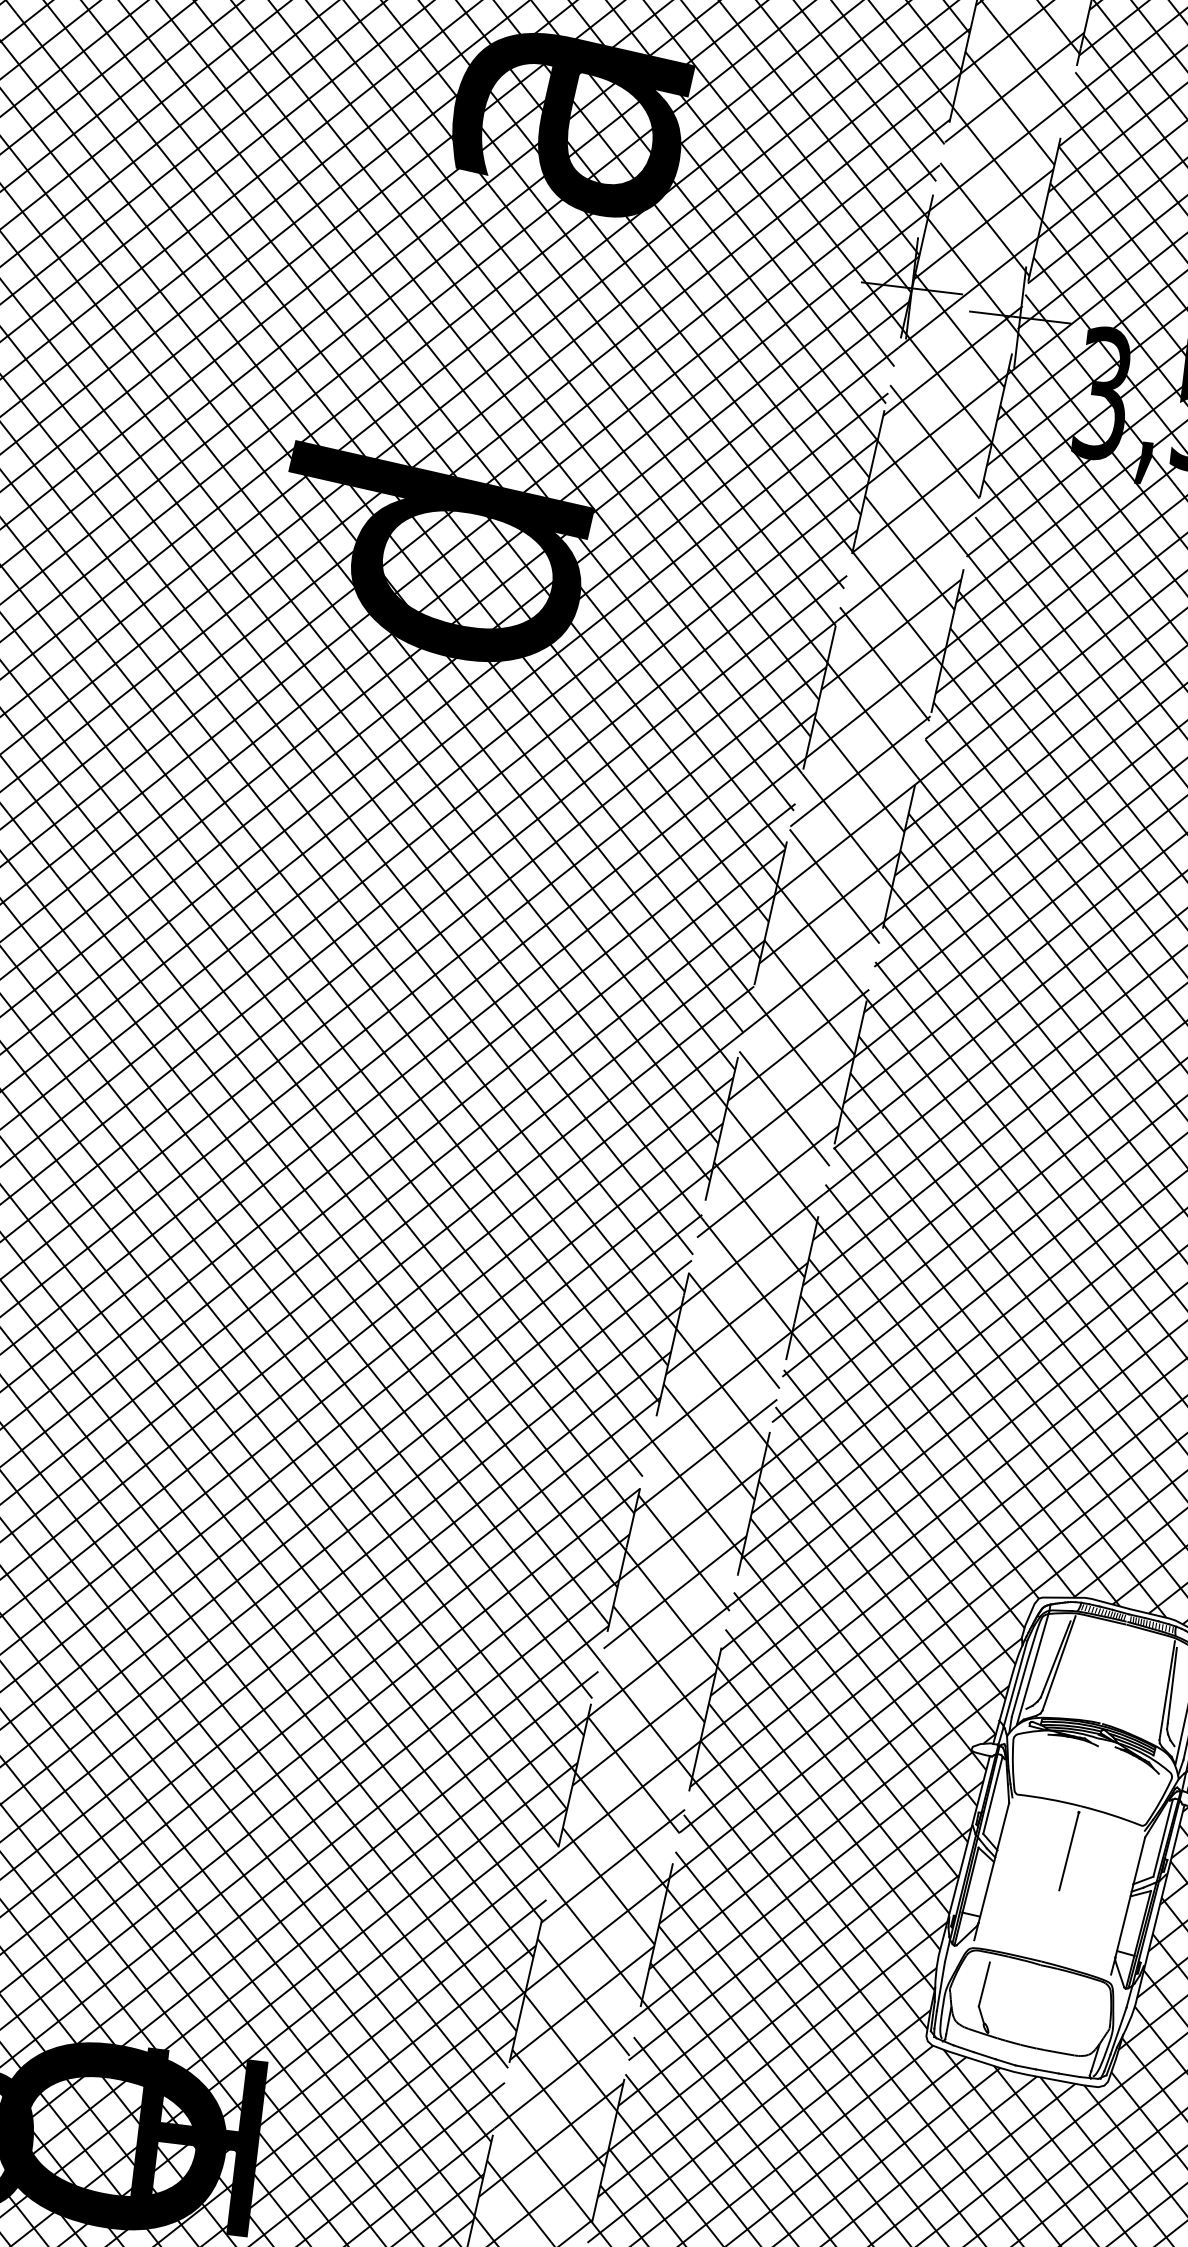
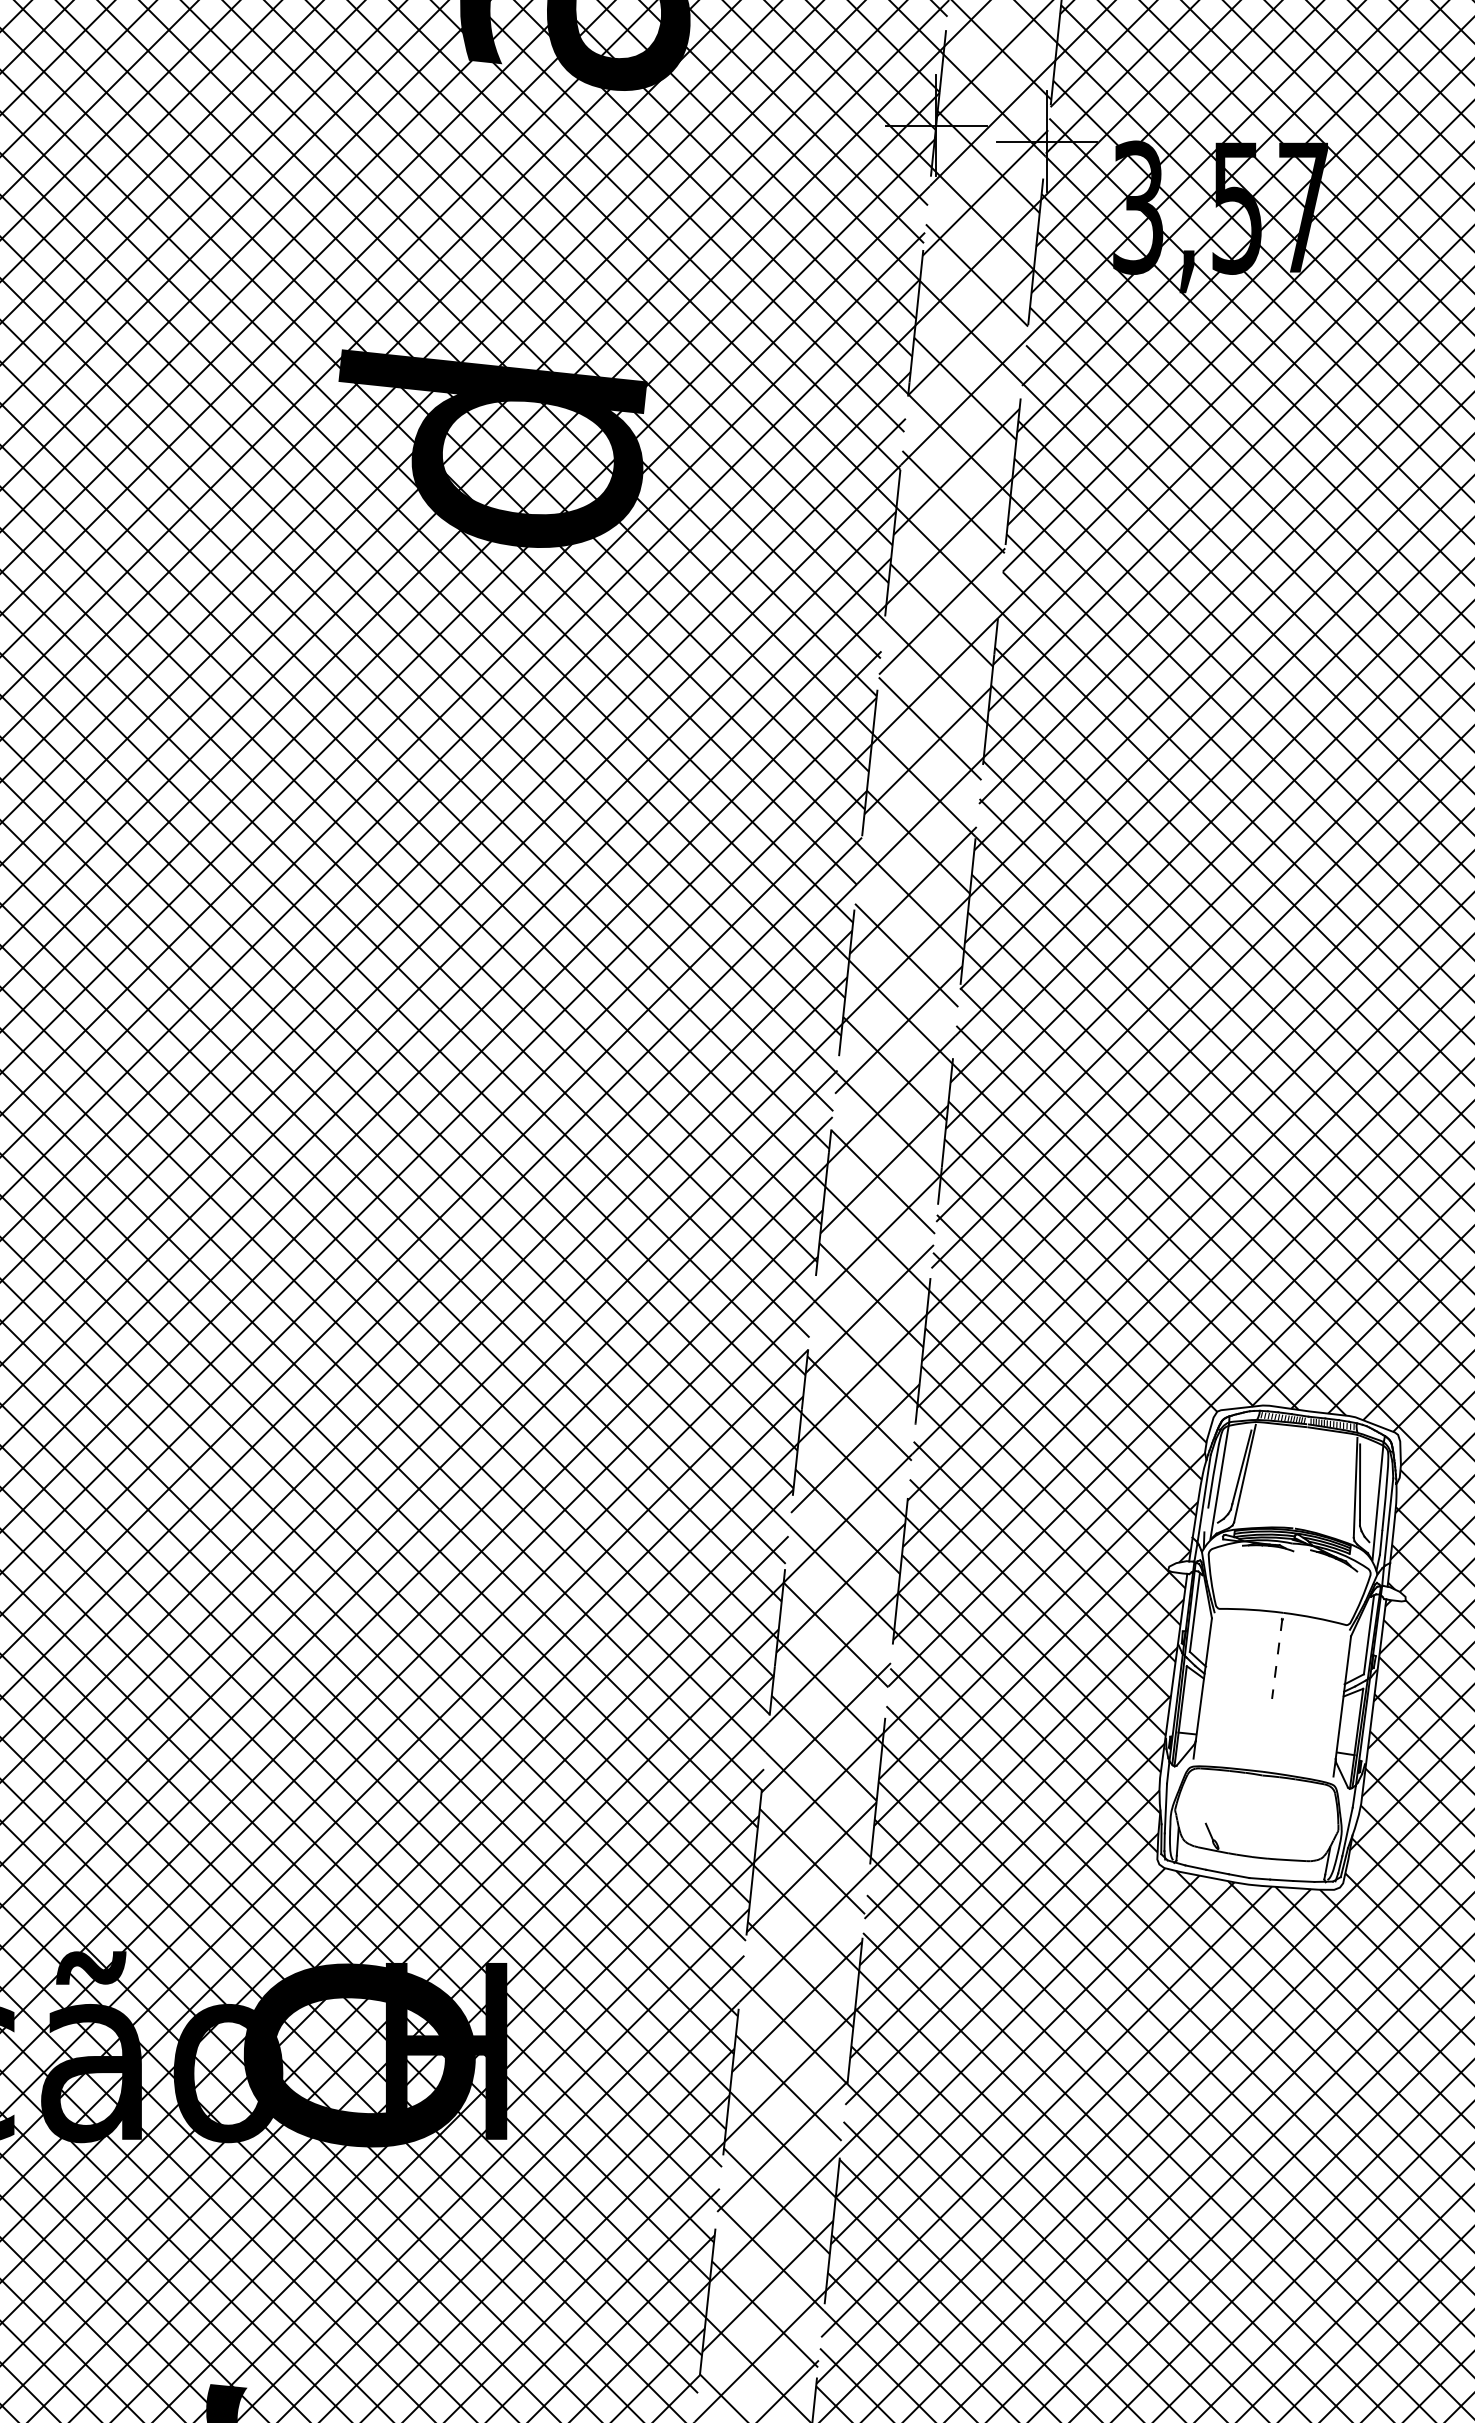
line: (1015, 1705) -> (1206, 1520), removed
line: (1069, 1851) -> (1277, 1659), solid -> dashed
line: (984, 1983) -> (1208, 1800), removed

